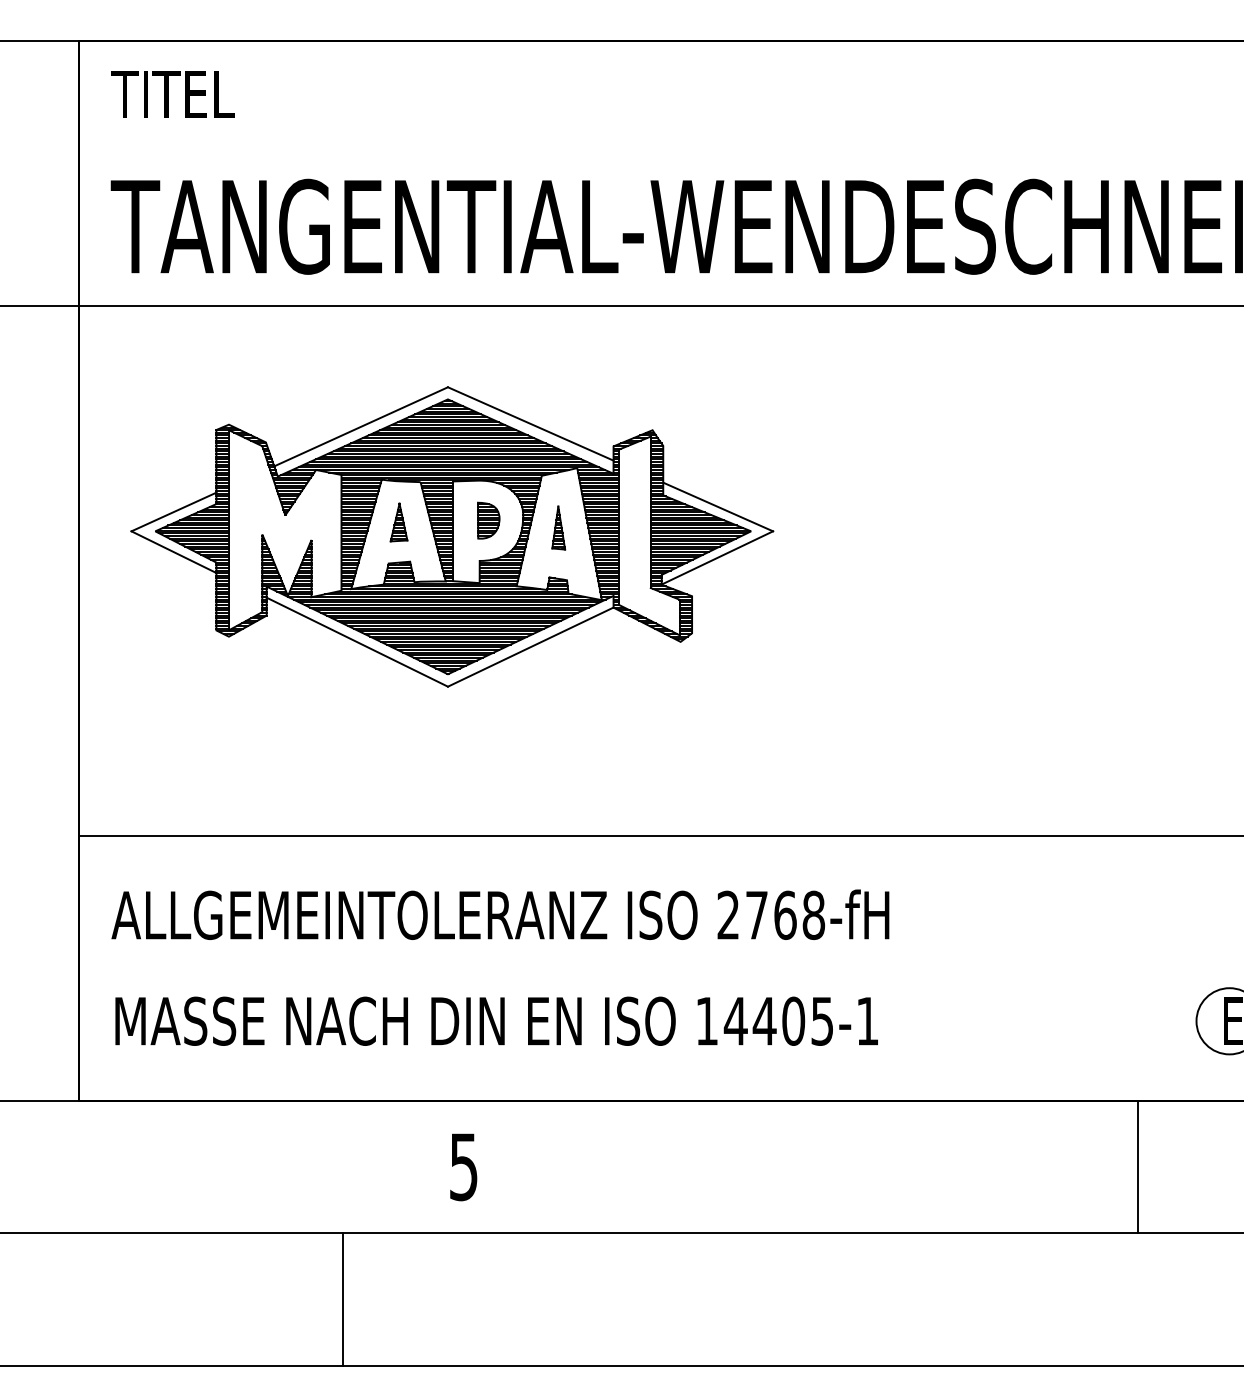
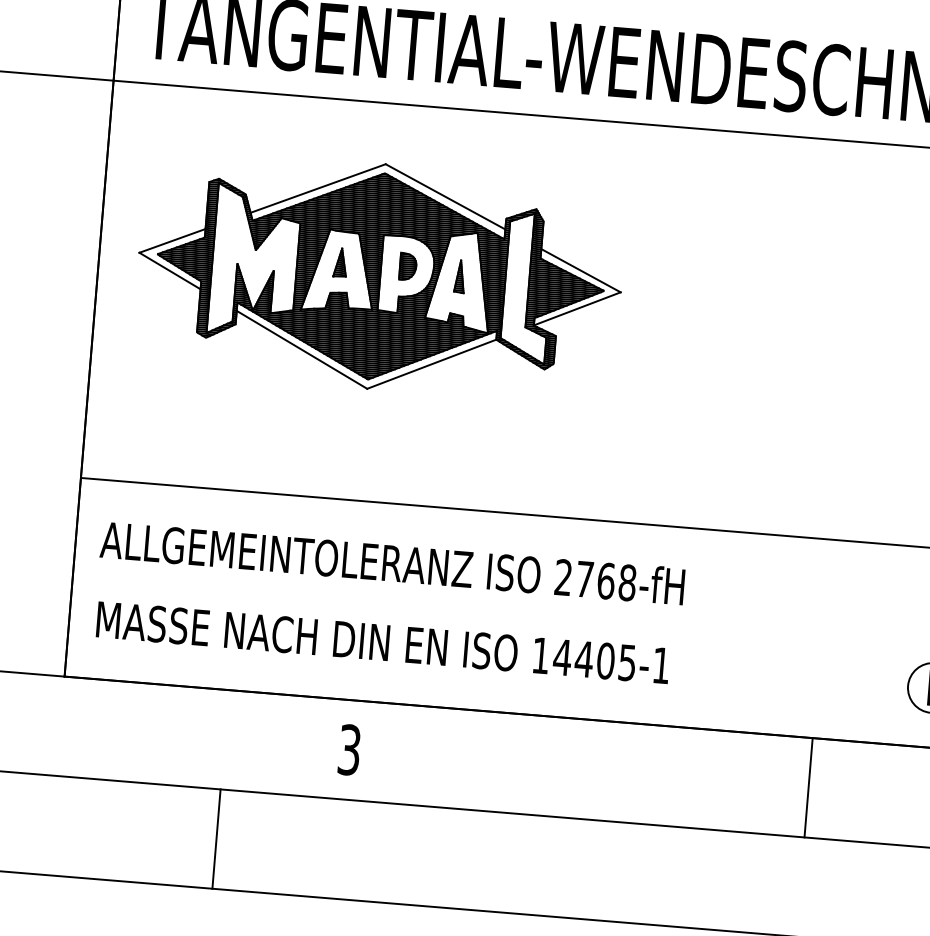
text: (463, 1166) -> (349, 749), 5 -> 3
line: (1137, 1166) -> (808, 787), moved
line: (343, 1299) -> (216, 839), moved

